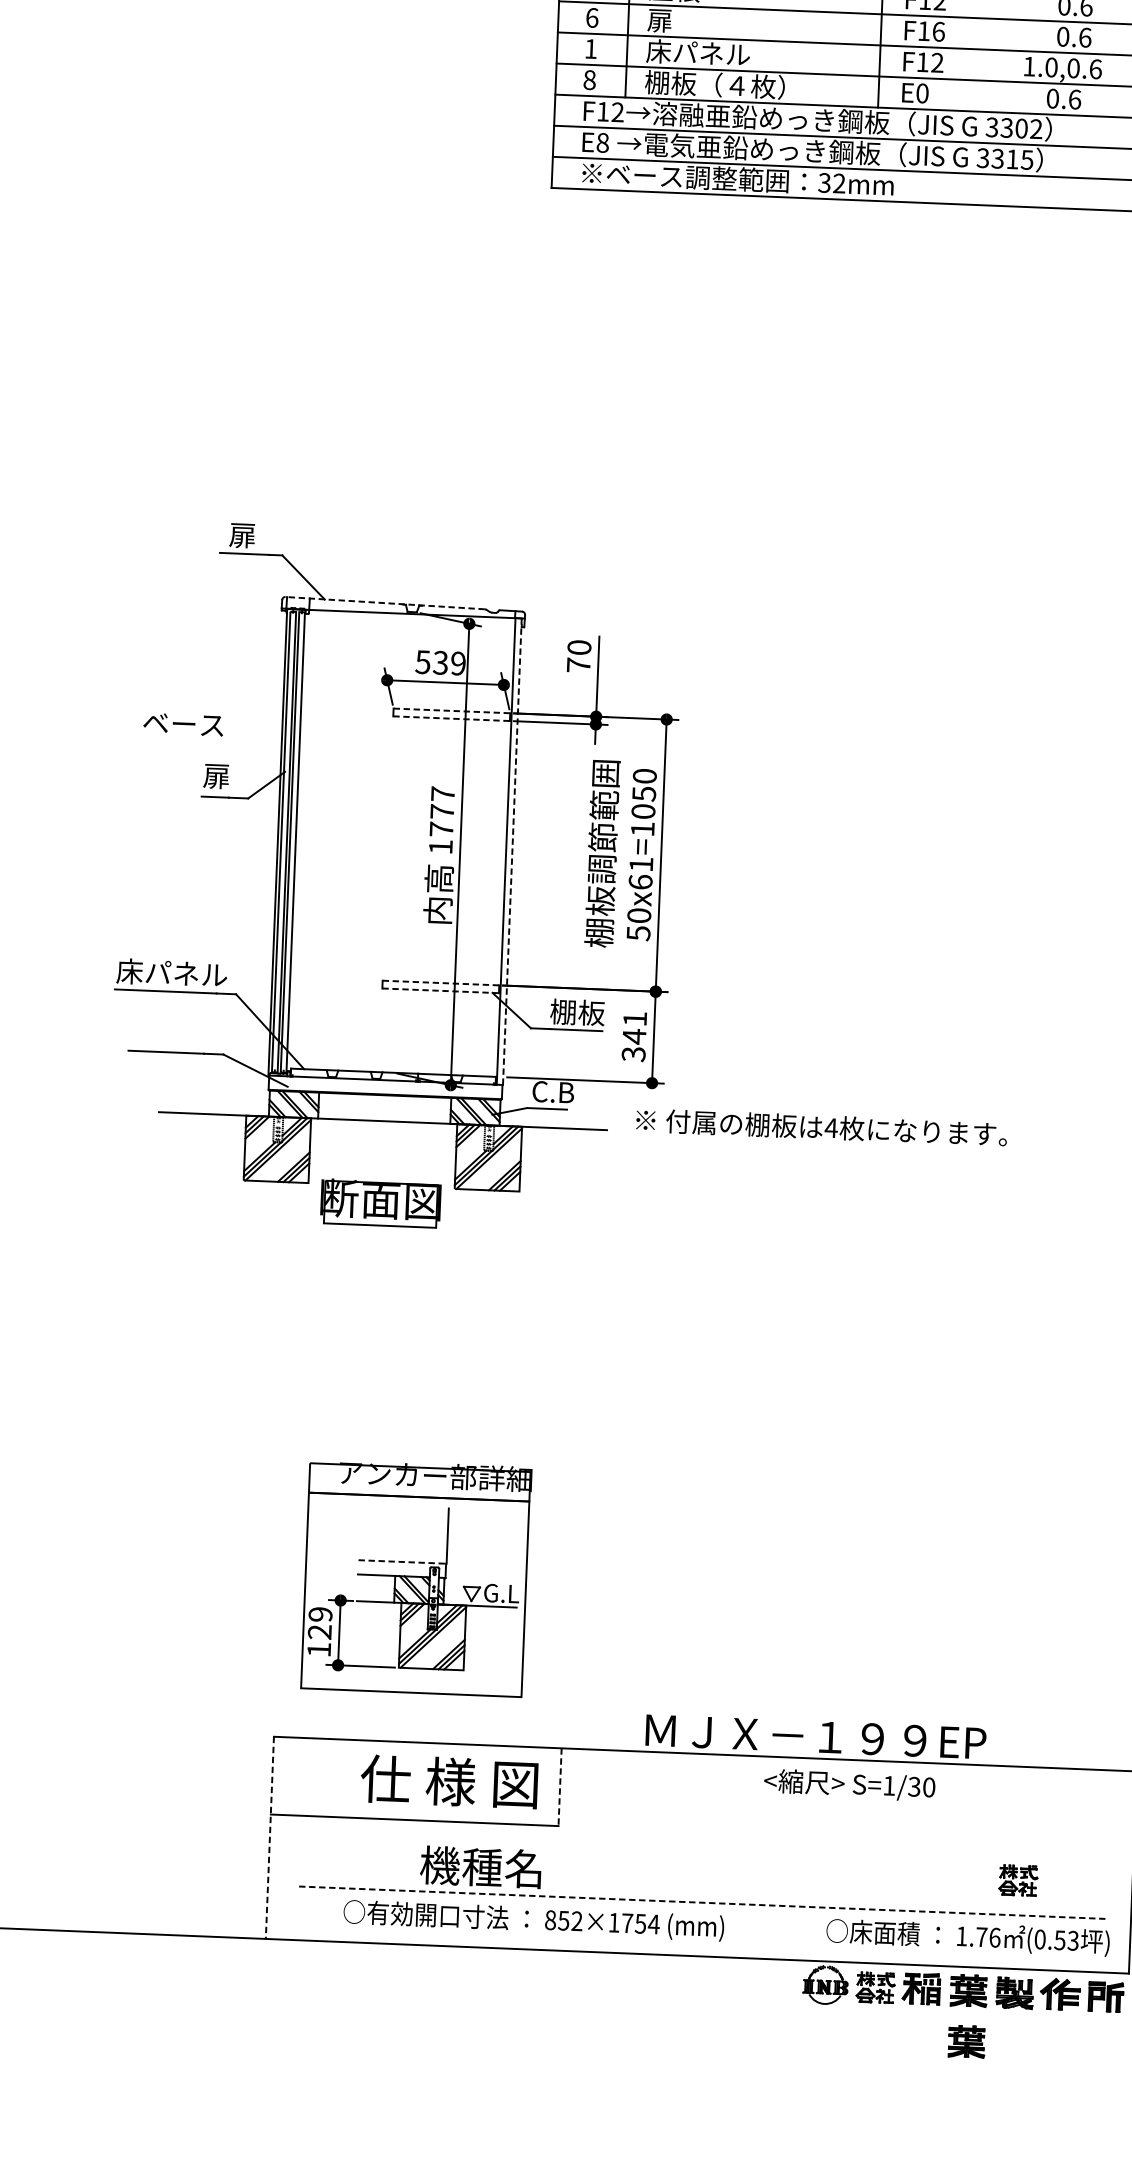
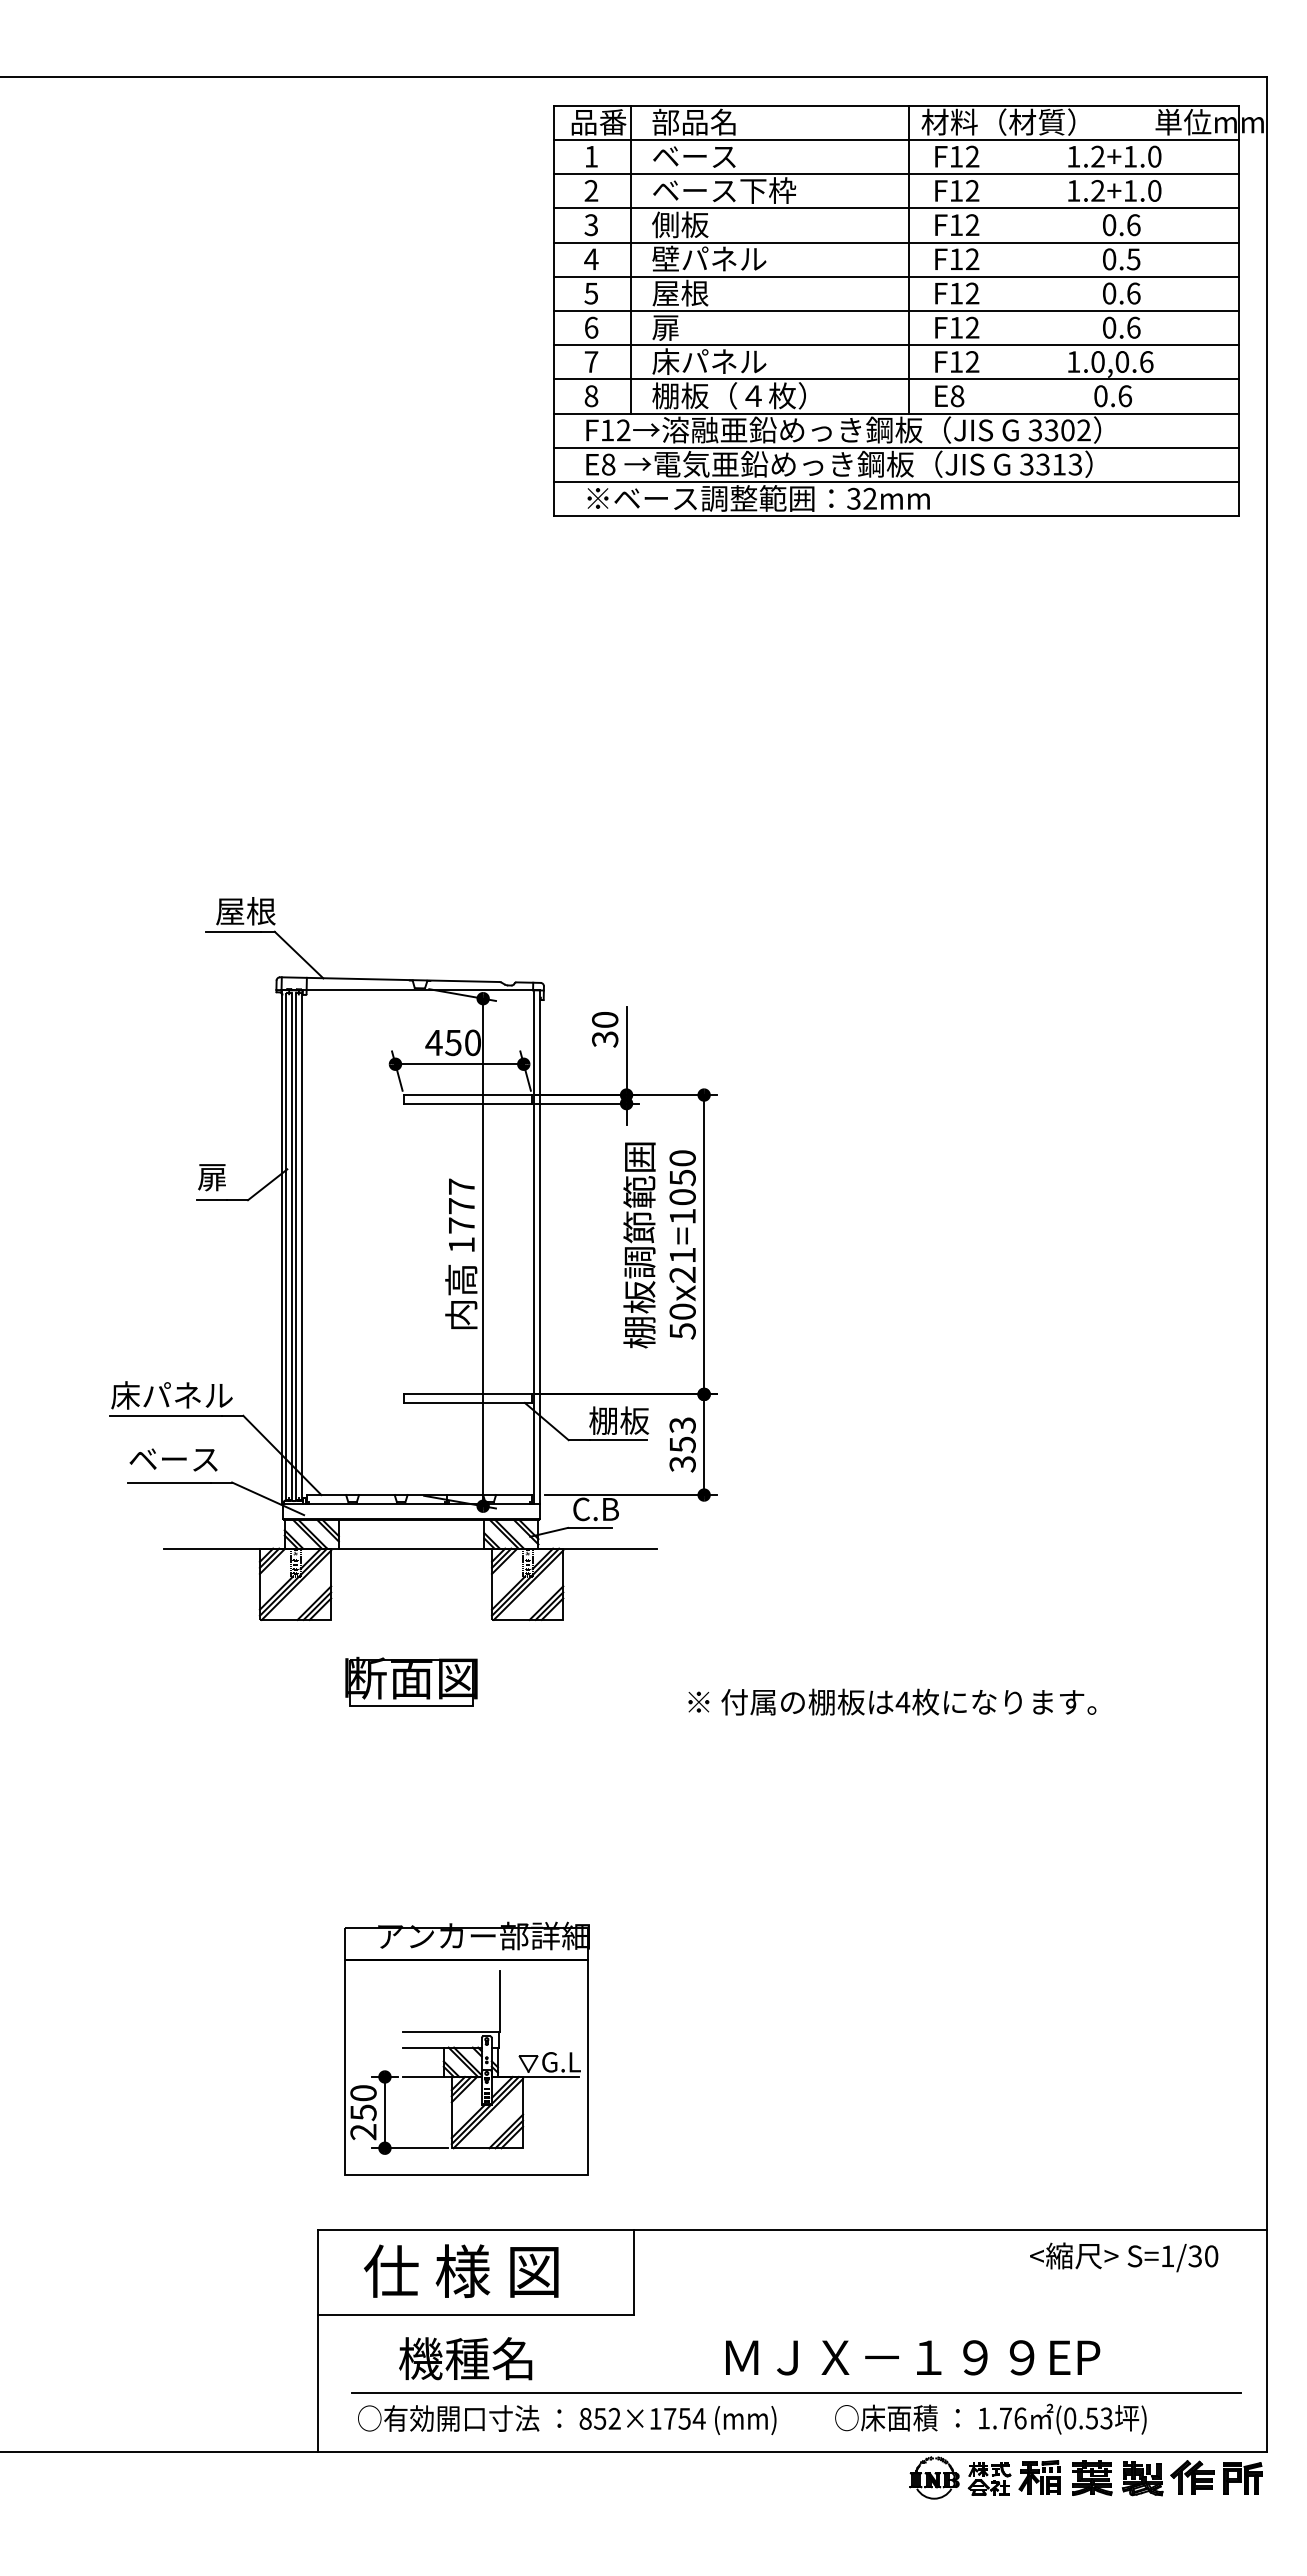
text: (938, 31) -> (972, 327), F16 -> F12
text: (591, 48) -> (591, 361), 1 -> 7
text: (922, 92) -> (957, 395), E0 -> E8
text: (1027, 159) -> (1075, 464), 3315 -> 3313
text: (256, 535) -> (245, 911), 扉 -> 屋根
line: (384, 602) -> (389, 979), dashed -> solid
text: (439, 662) -> (452, 1042), 539 -> 450
text: (579, 665) -> (605, 1039), 70 -> 30
line: (452, 711) -> (468, 1095), dashed -> solid
line: (452, 718) -> (468, 1103), dashed -> solid
text: (183, 724) -> (173, 1459), moved
line: (512, 852) -> (540, 1247), dashed -> solid
text: (640, 881) -> (682, 1274), 50x61=1050 -> 50x21=1050
line: (441, 983) -> (468, 1394), dashed -> solid
line: (441, 990) -> (468, 1402), dashed -> solid
text: (634, 1028) -> (682, 1435), 341 -> 353
text: (821, 1126) -> (892, 1701), moved
part: (380, 1202) -> (411, 1681), moved
line: (402, 1561) -> (451, 2031), dashed -> solid
text: (319, 1632) -> (363, 2112), 129 -> 250
text: (816, 1736) -> (913, 2357), moved
text: (449, 1781) -> (461, 2270), moved
text: (850, 1785) -> (1124, 2257), moved
line: (560, 1787) -> (634, 2272), dashed -> solid
line: (269, 1838) -> (317, 2341), dashed -> solid
text: (480, 1867) -> (465, 2358), moved
part: (1018, 1880) -> (1141, 2354), removed
line: (703, 1902) -> (796, 2392), dashed -> solid
text: (534, 1921) -> (567, 2420), moved
text: (967, 1936) -> (990, 2418), moved
part: (967, 2041) -> (1092, 2533), removed

